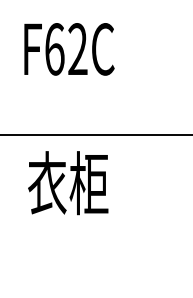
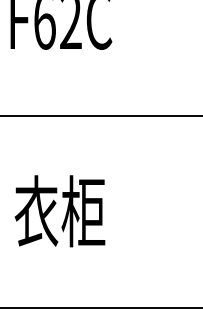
text: (68, 183) -> (60, 211), moved

